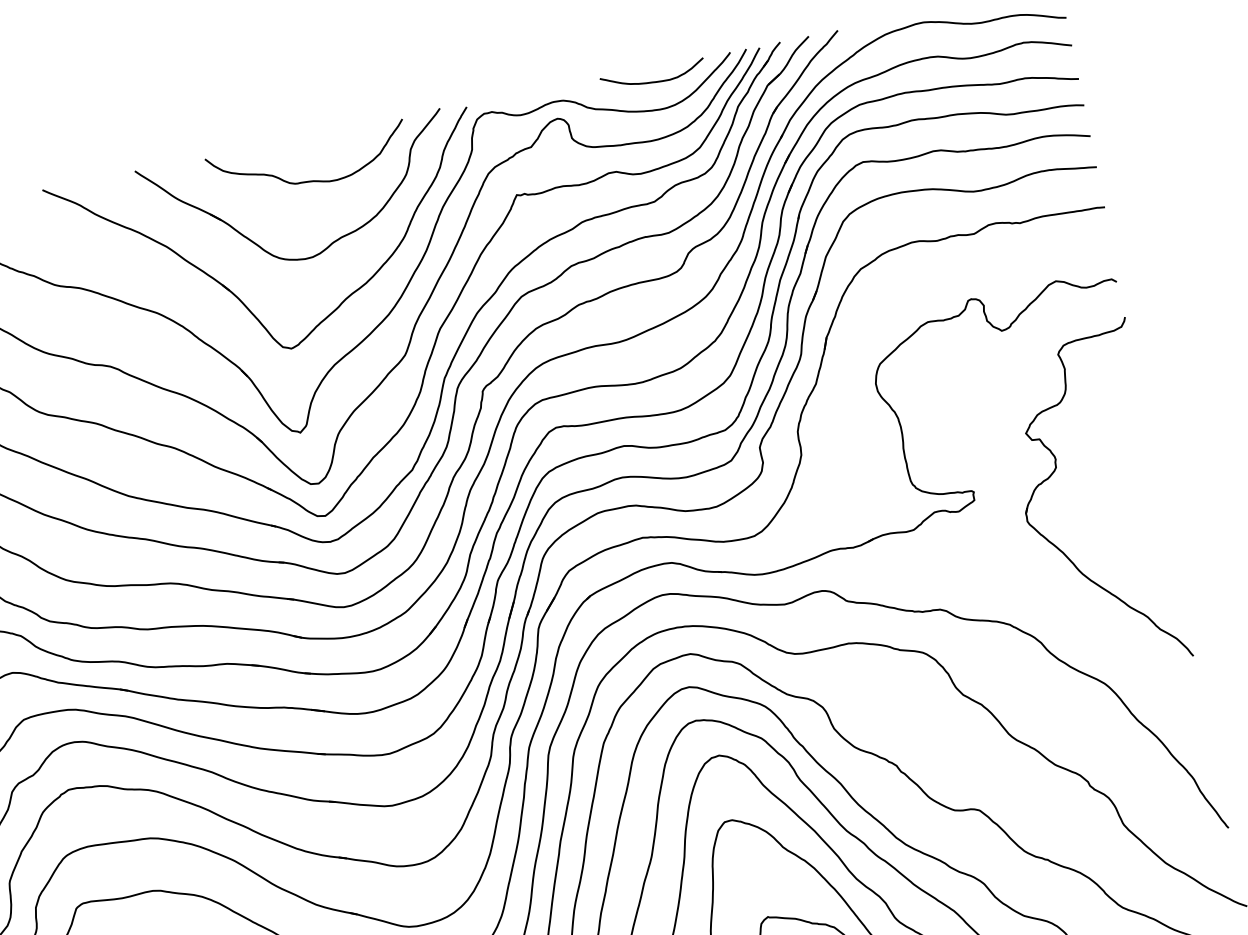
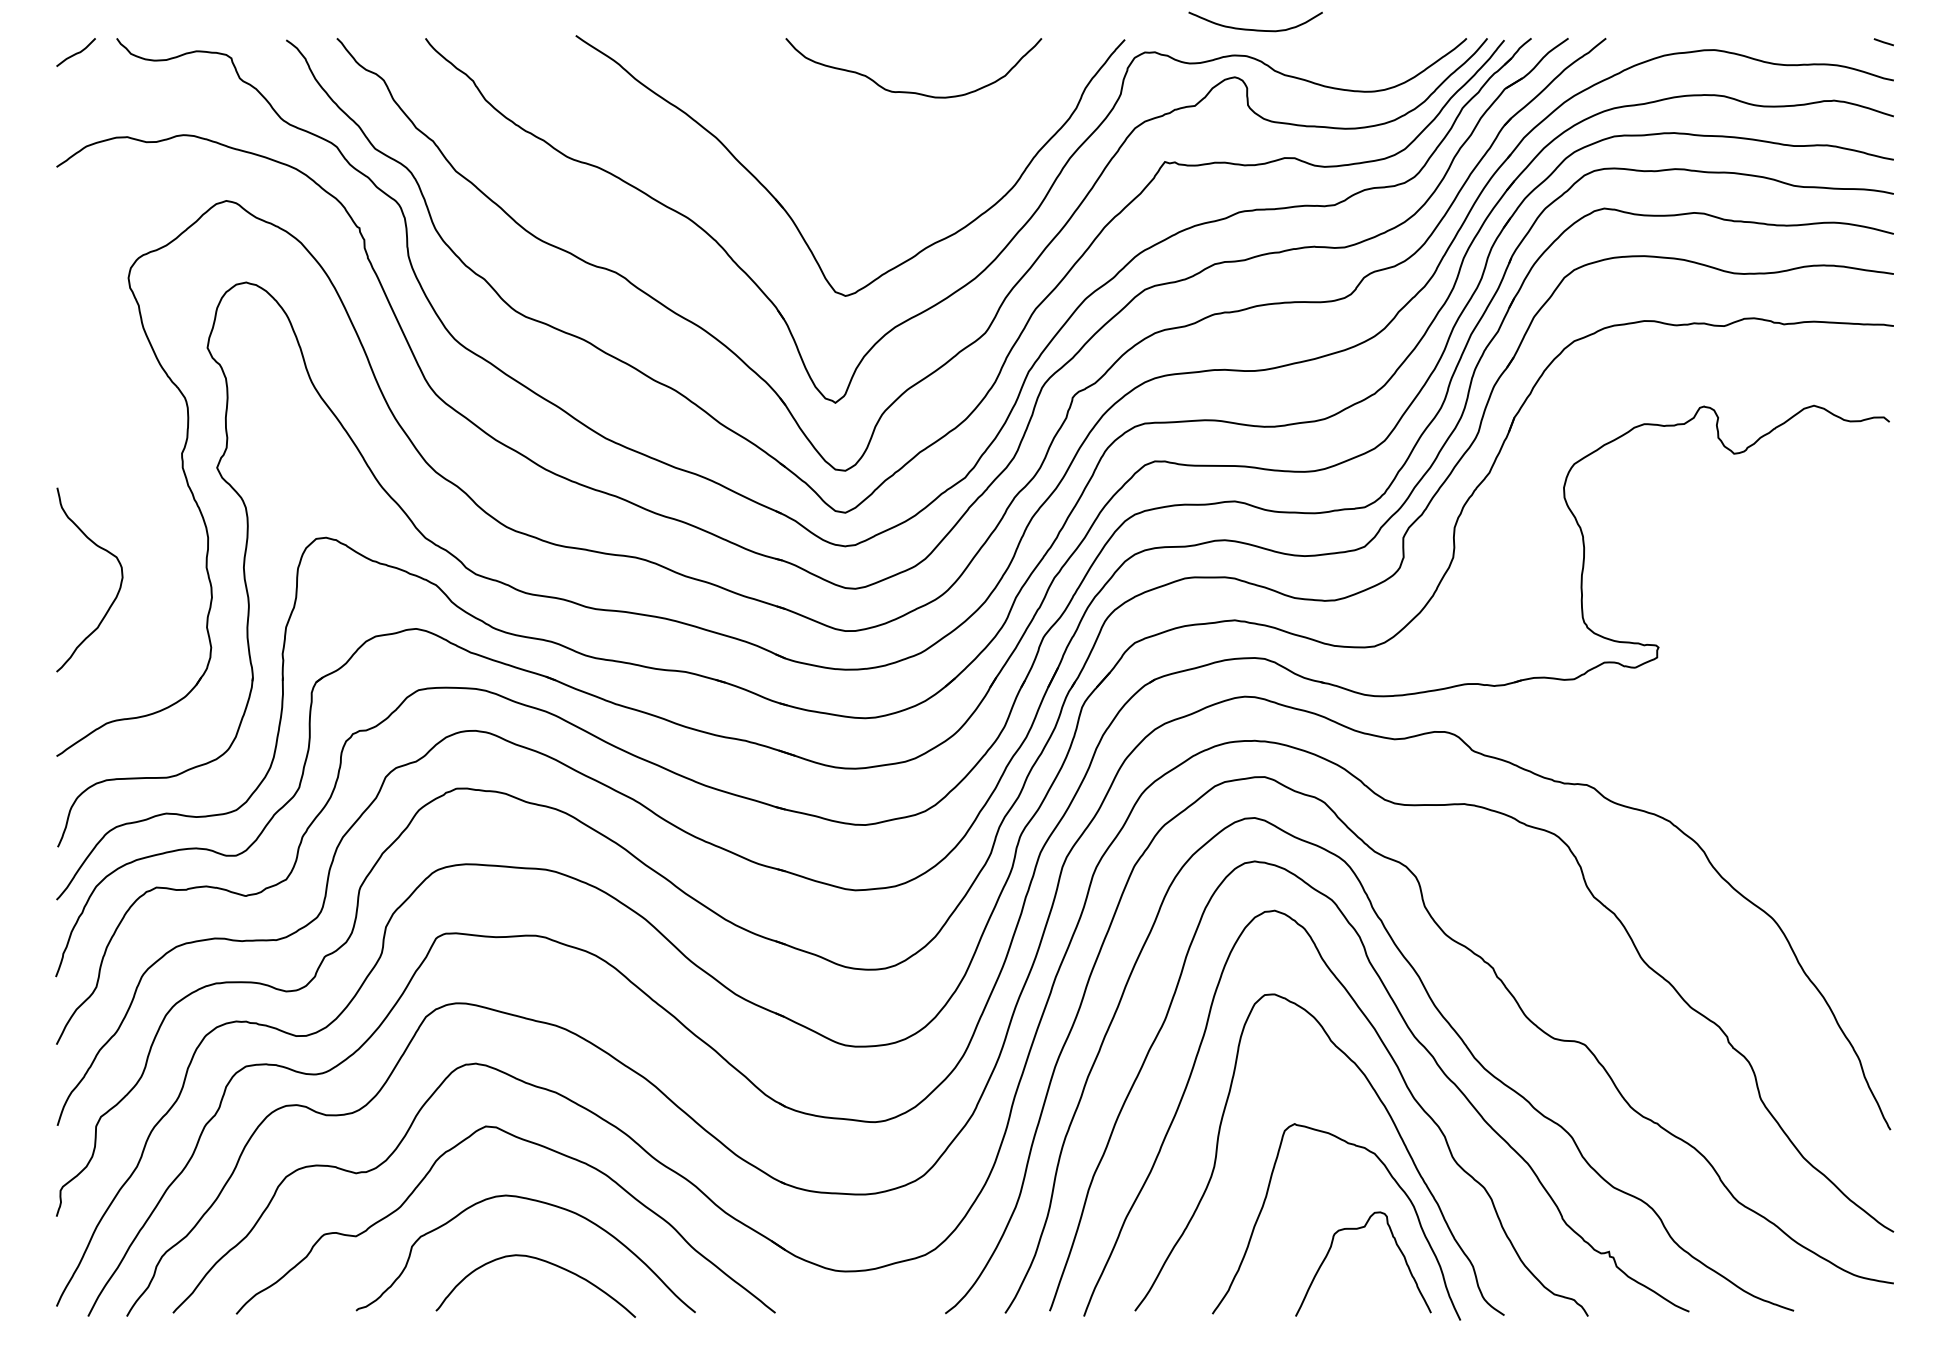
curve: (654, 81) -> (1255, 29), moved
part: (333, 241) -> (924, 173), removed
part: (1053, 473) -> (1762, 644), removed

